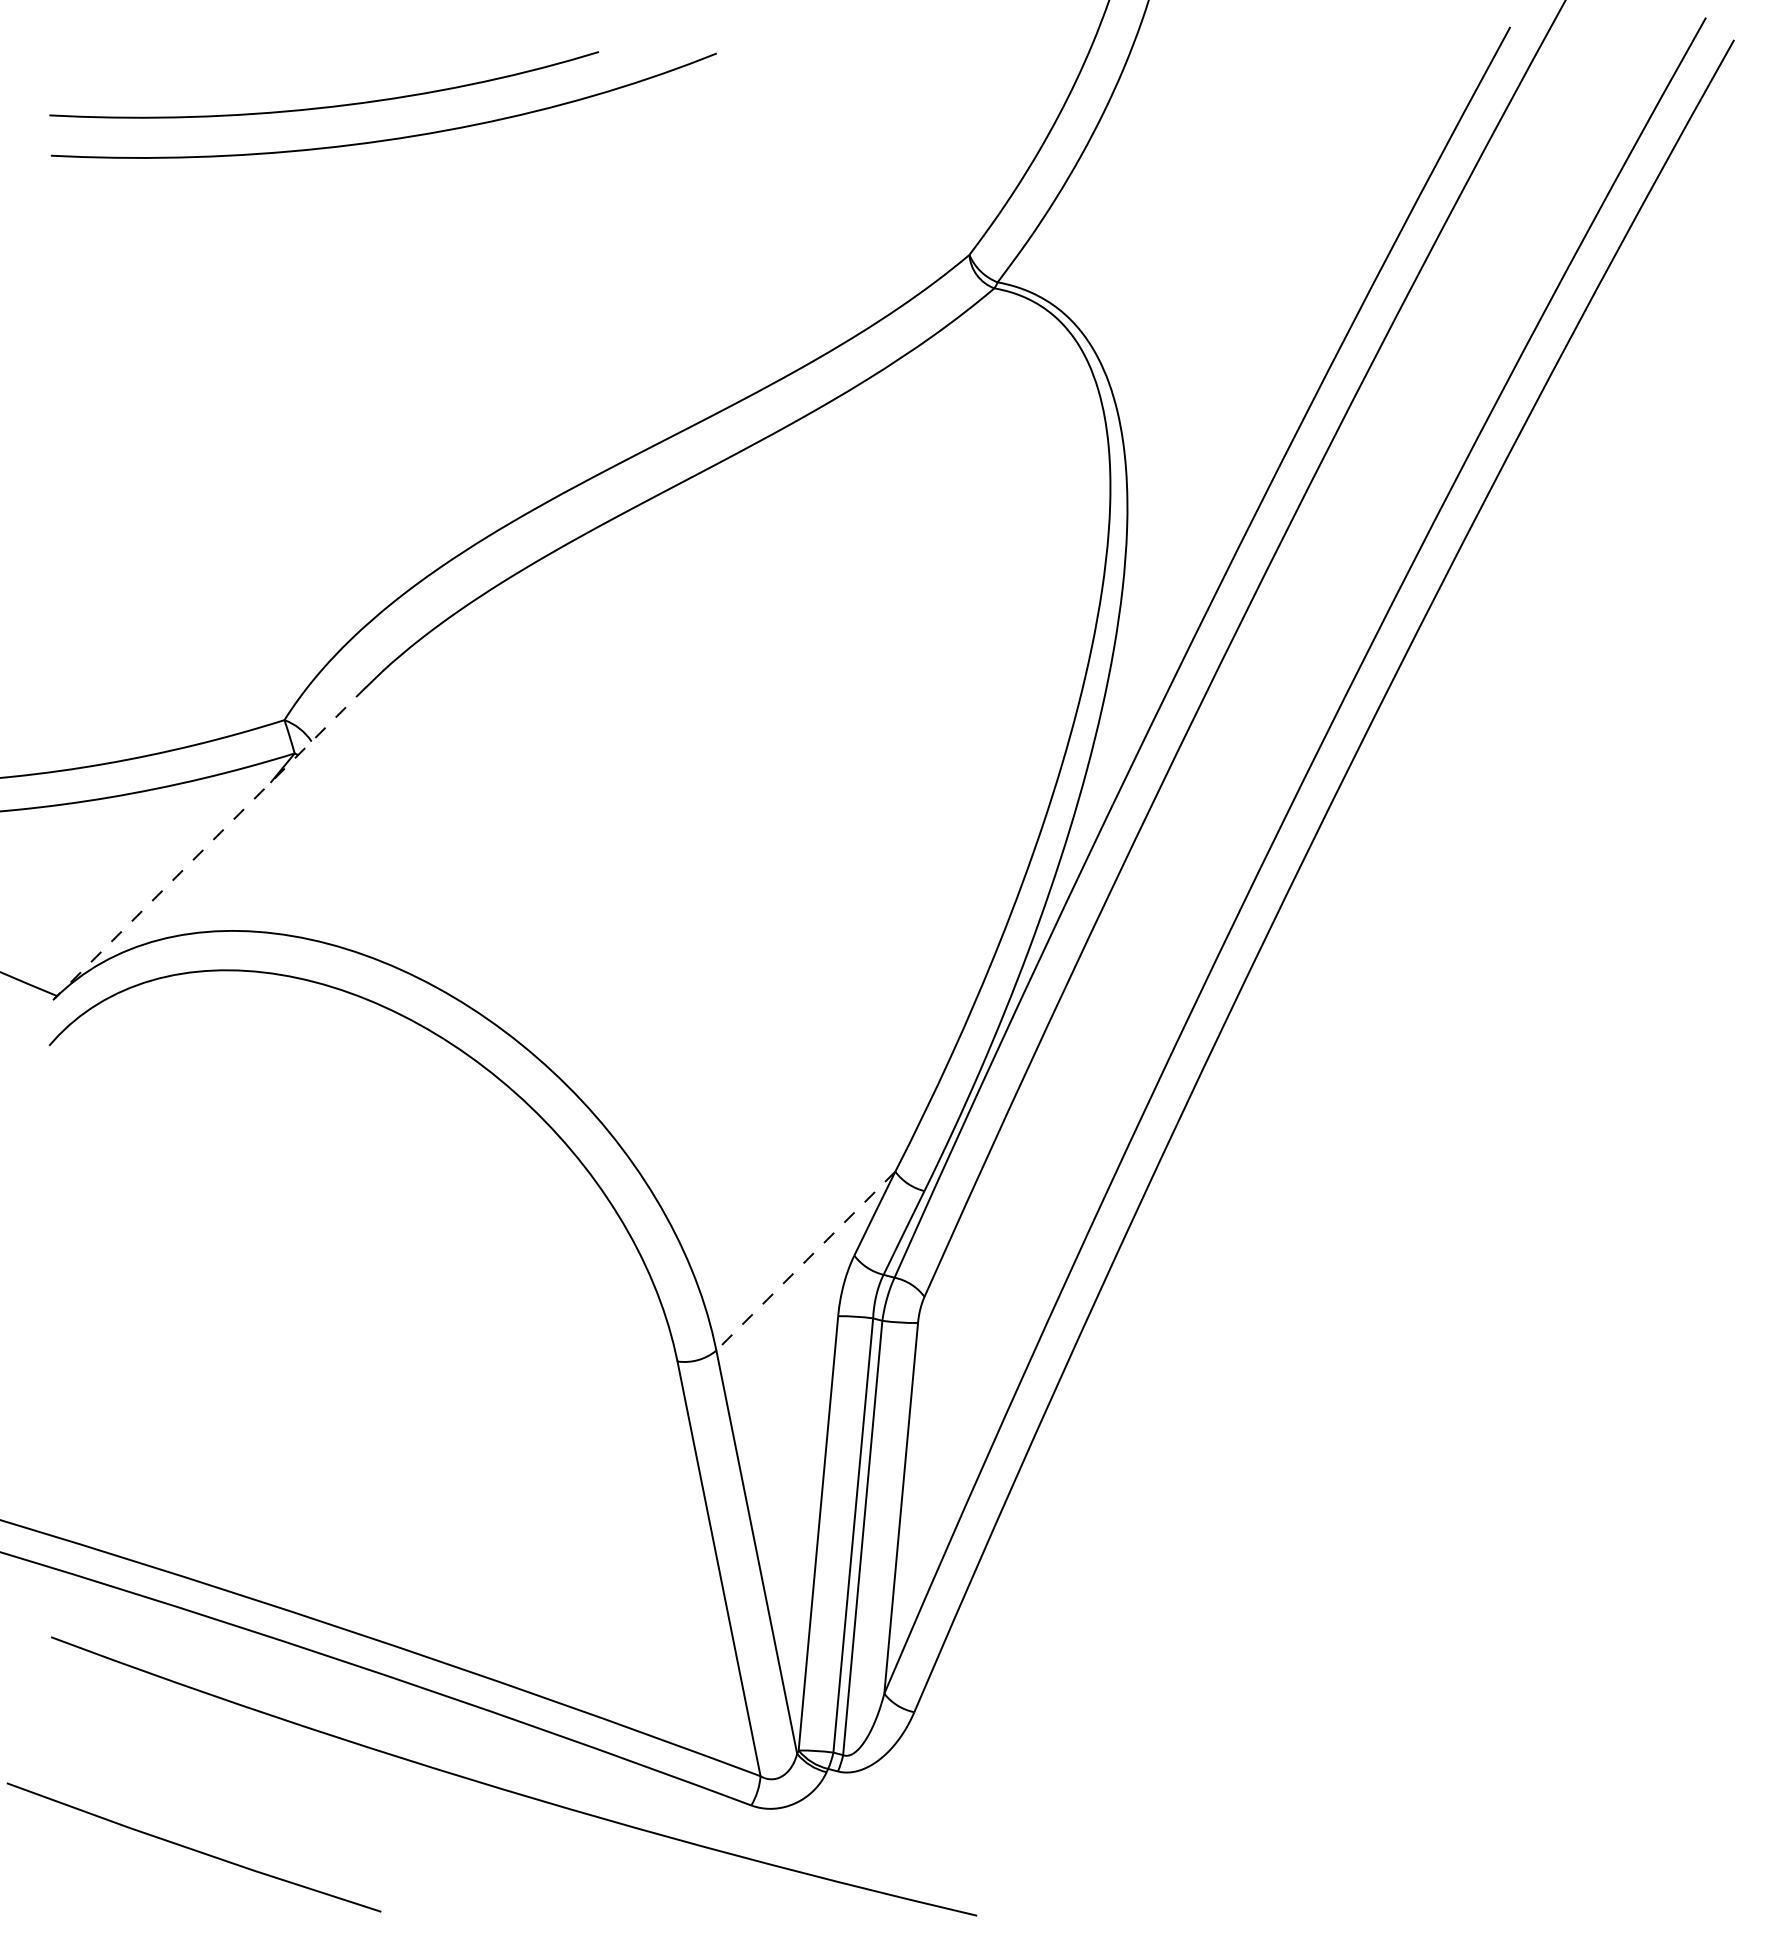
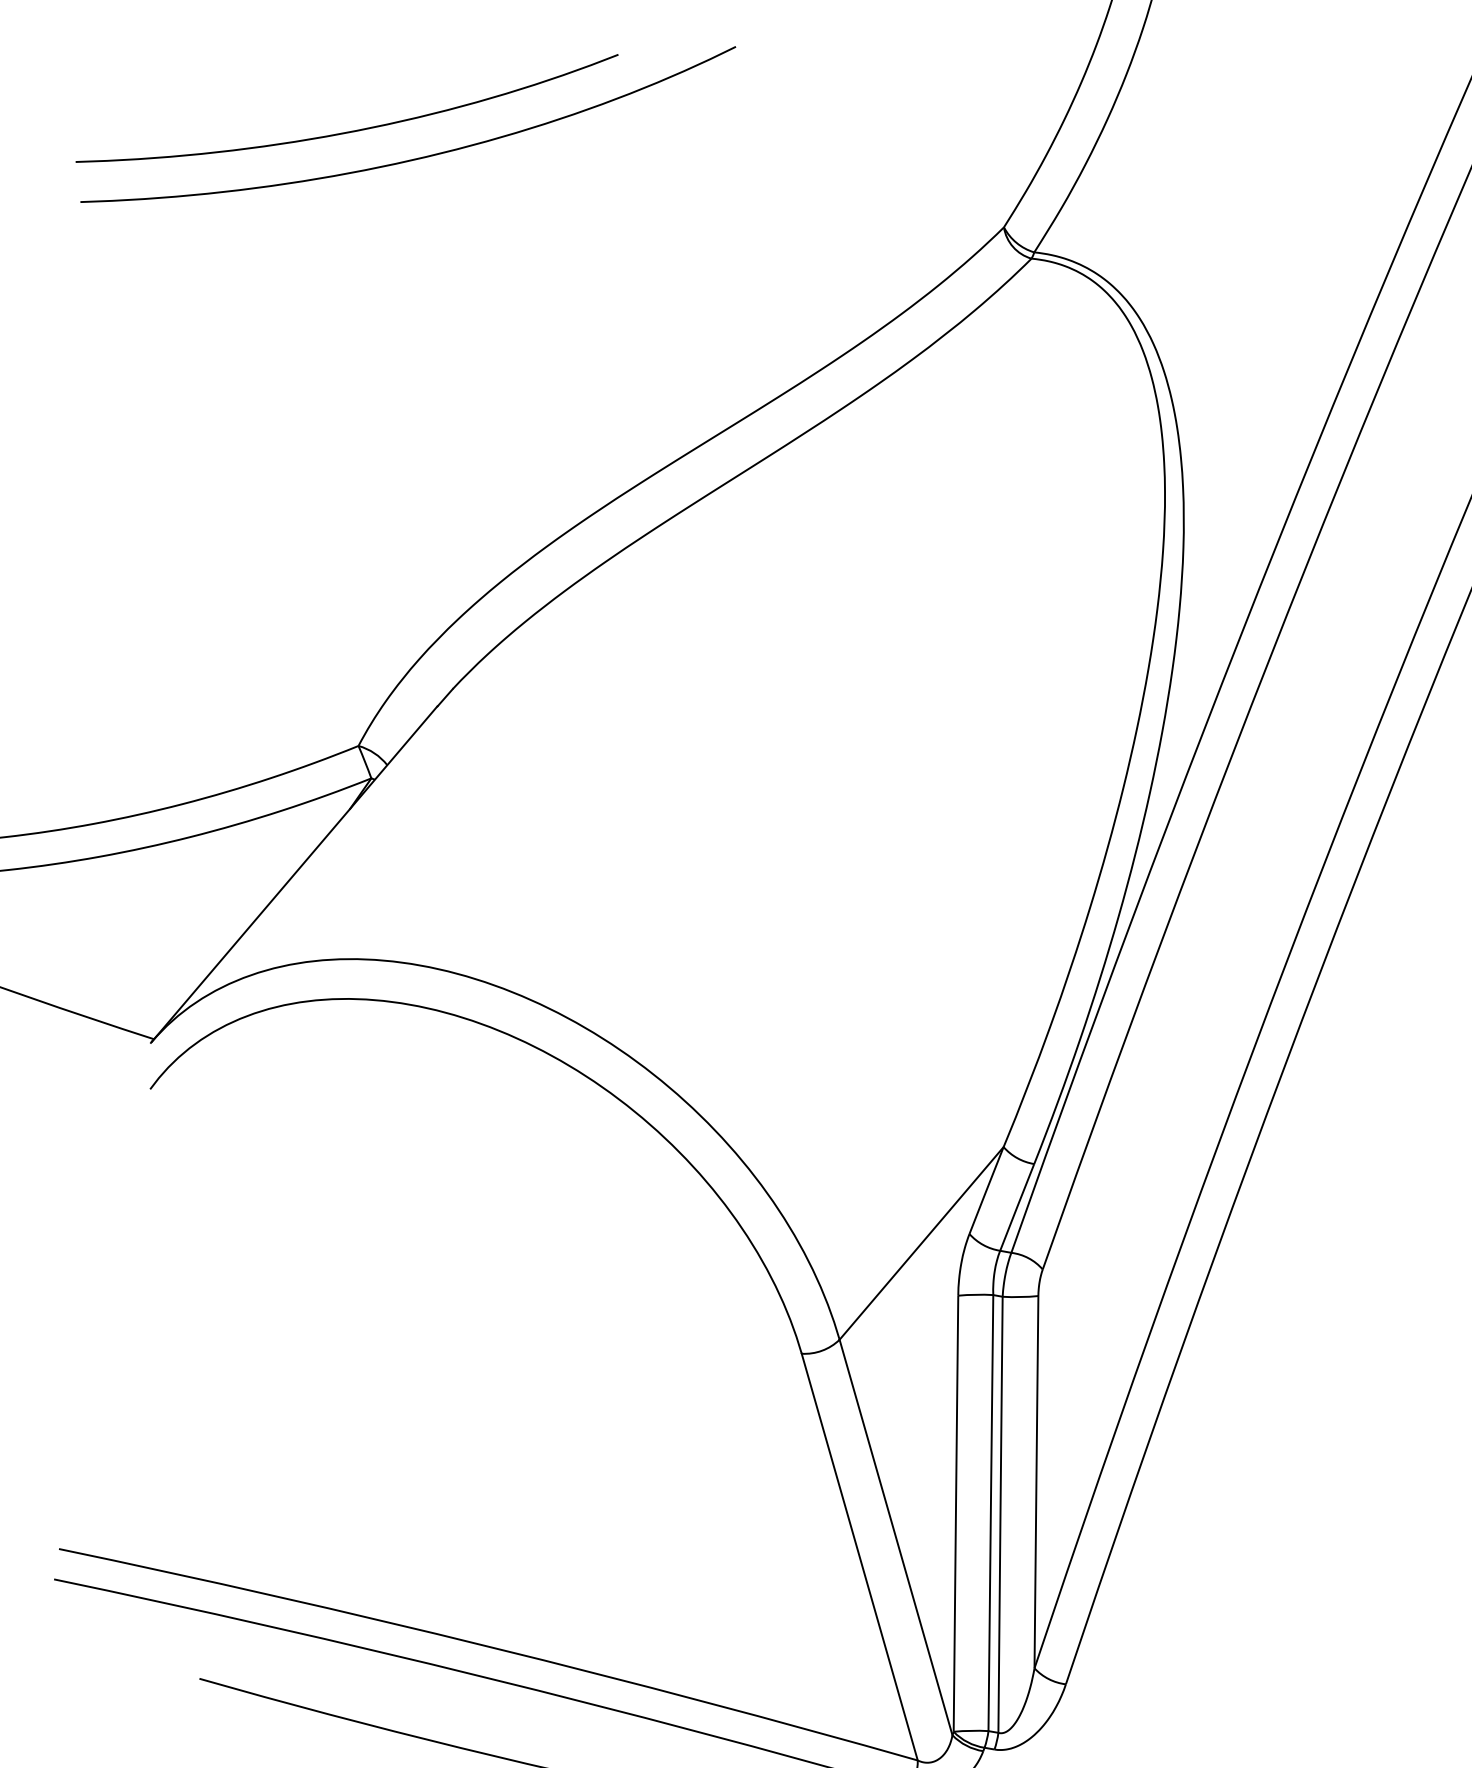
line: (210, 843) -> (294, 874), dashed -> solid
line: (805, 1261) -> (921, 1243), dashed -> solid

